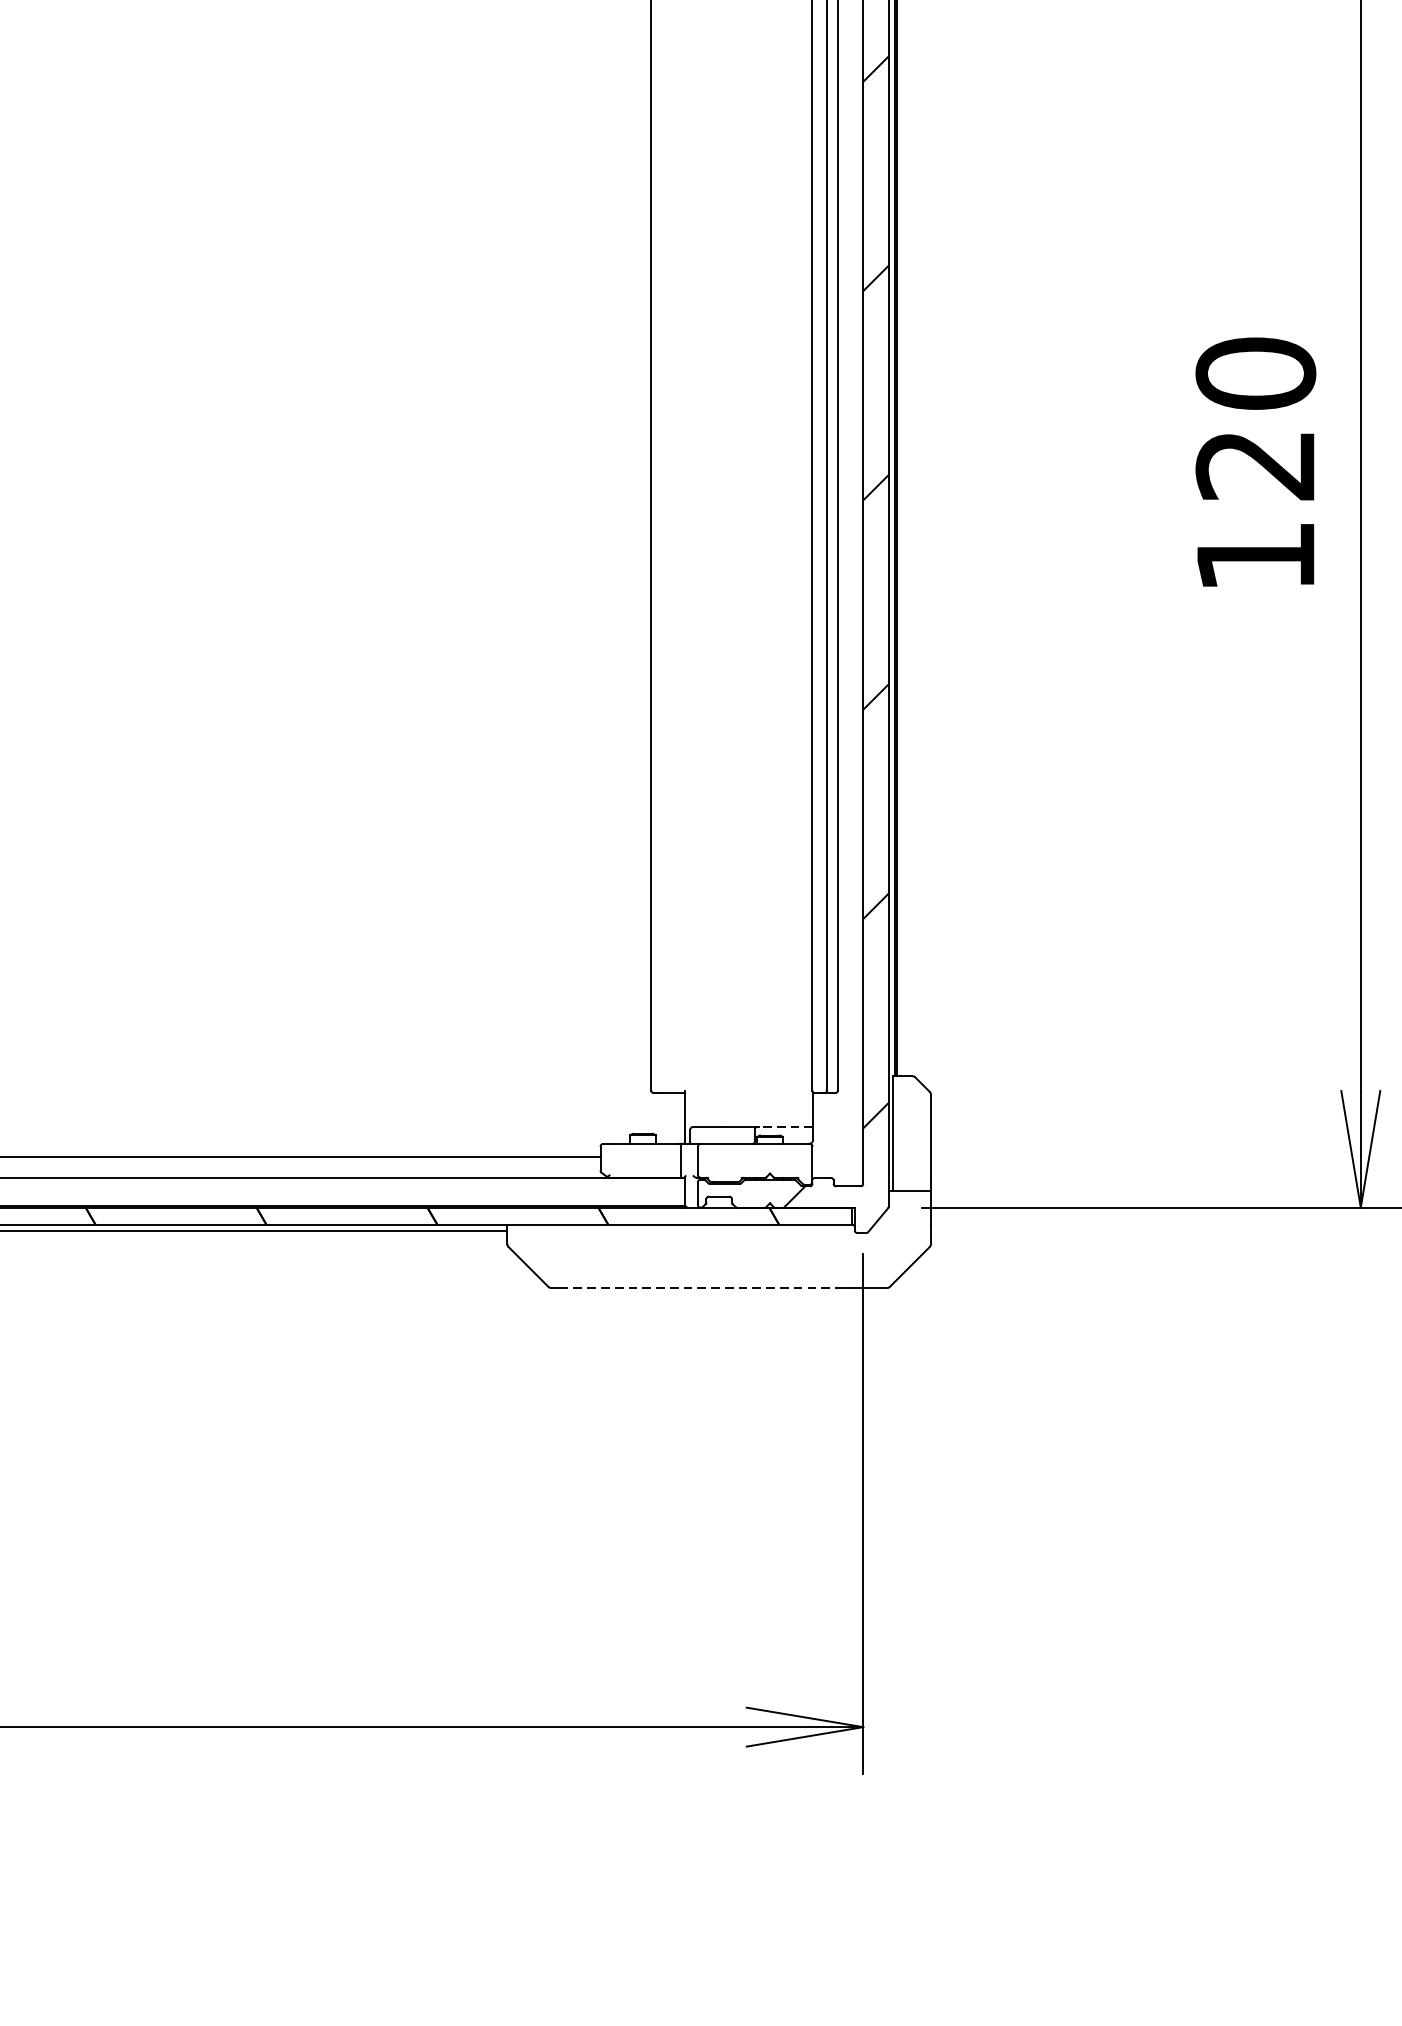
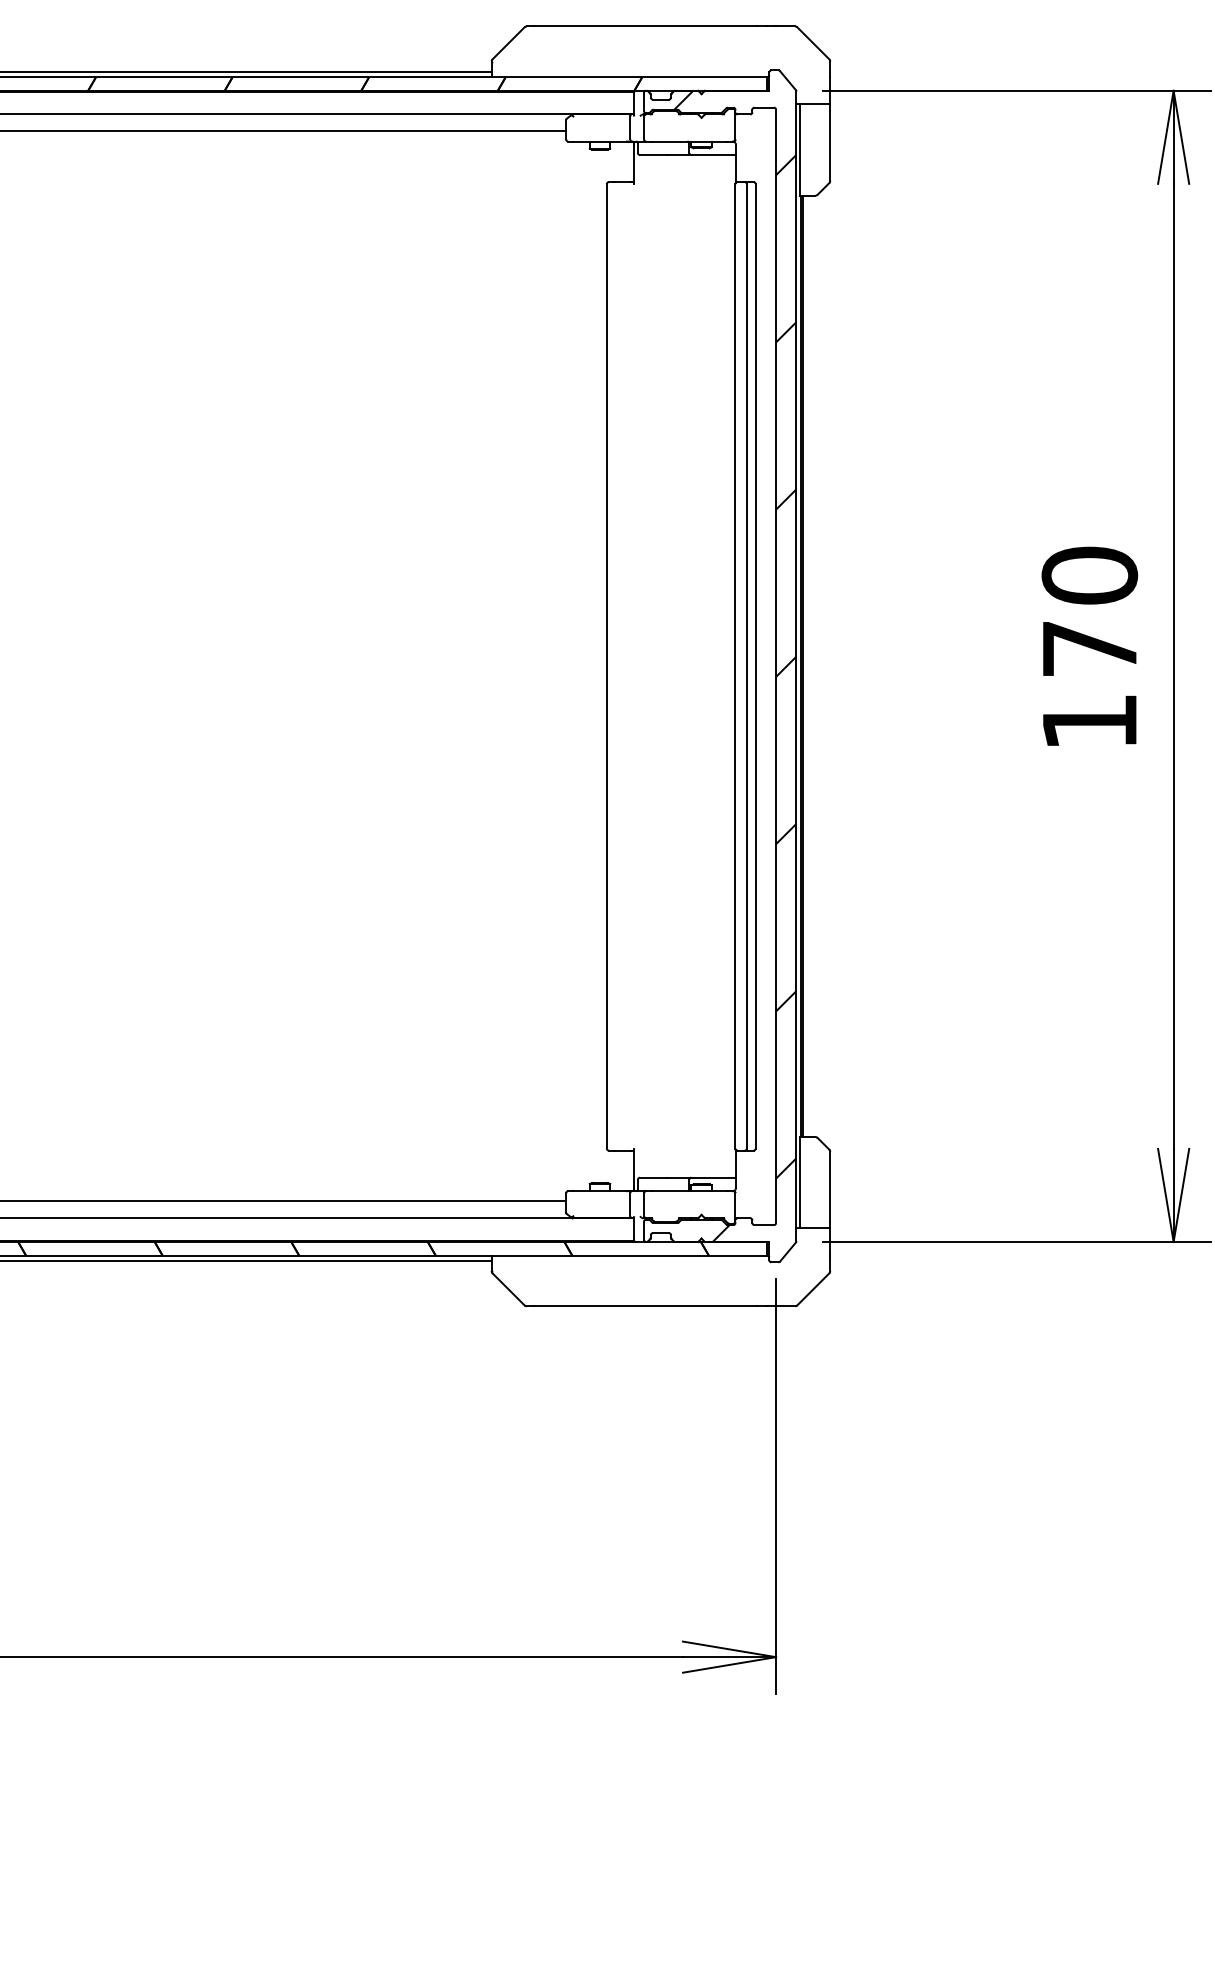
text: (1254, 466) -> (1088, 649), 120 -> 170
line: (786, 1126) -> (714, 1177), dashed -> solid
line: (699, 1288) -> (645, 1306), dashed -> solid

